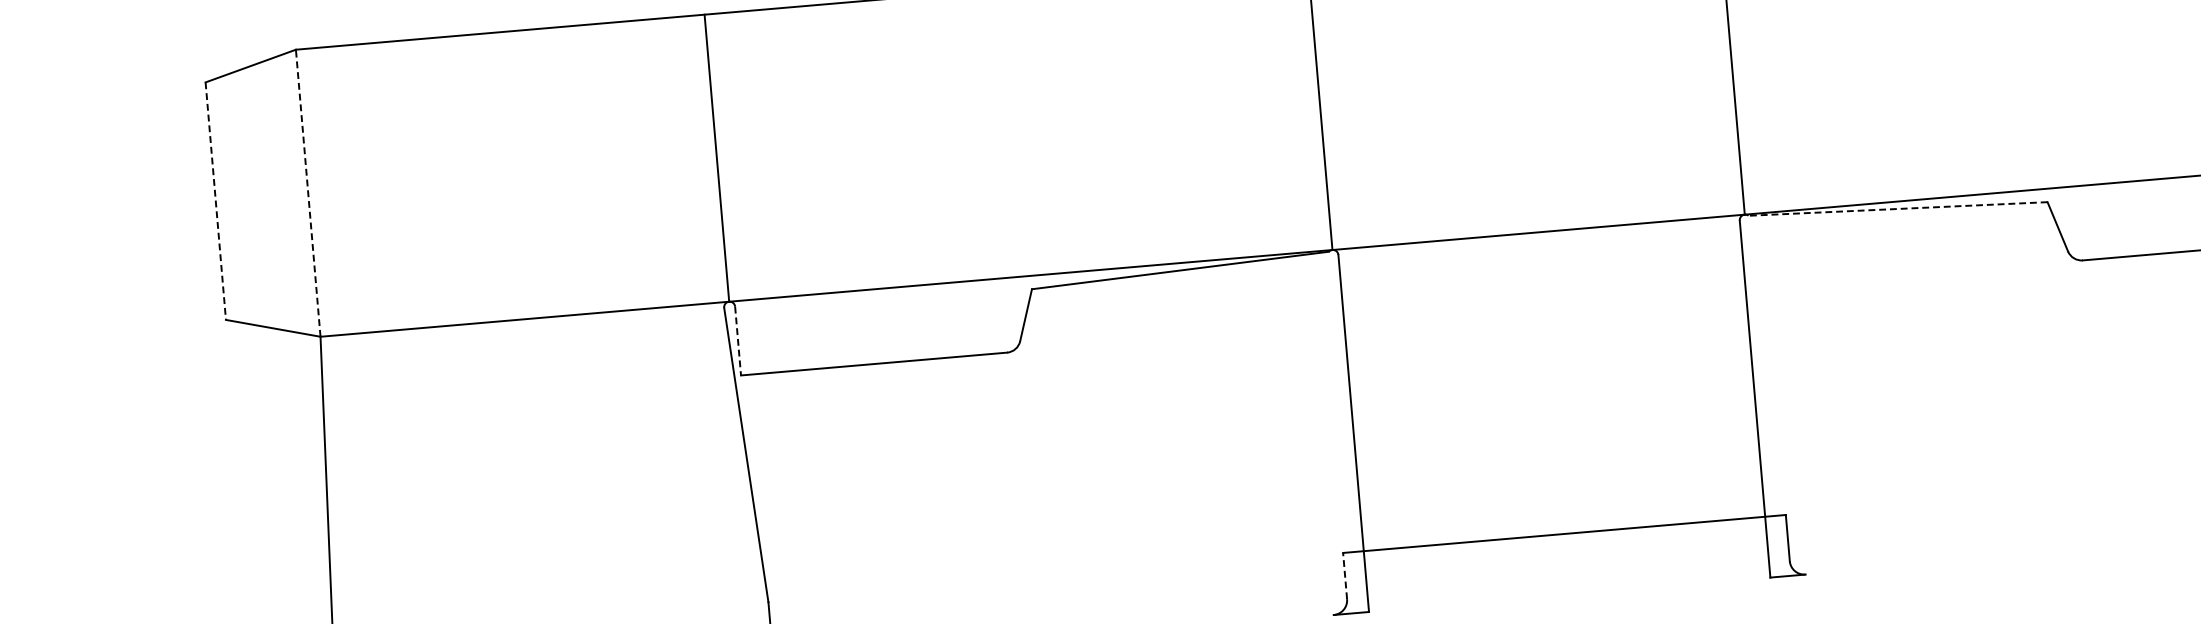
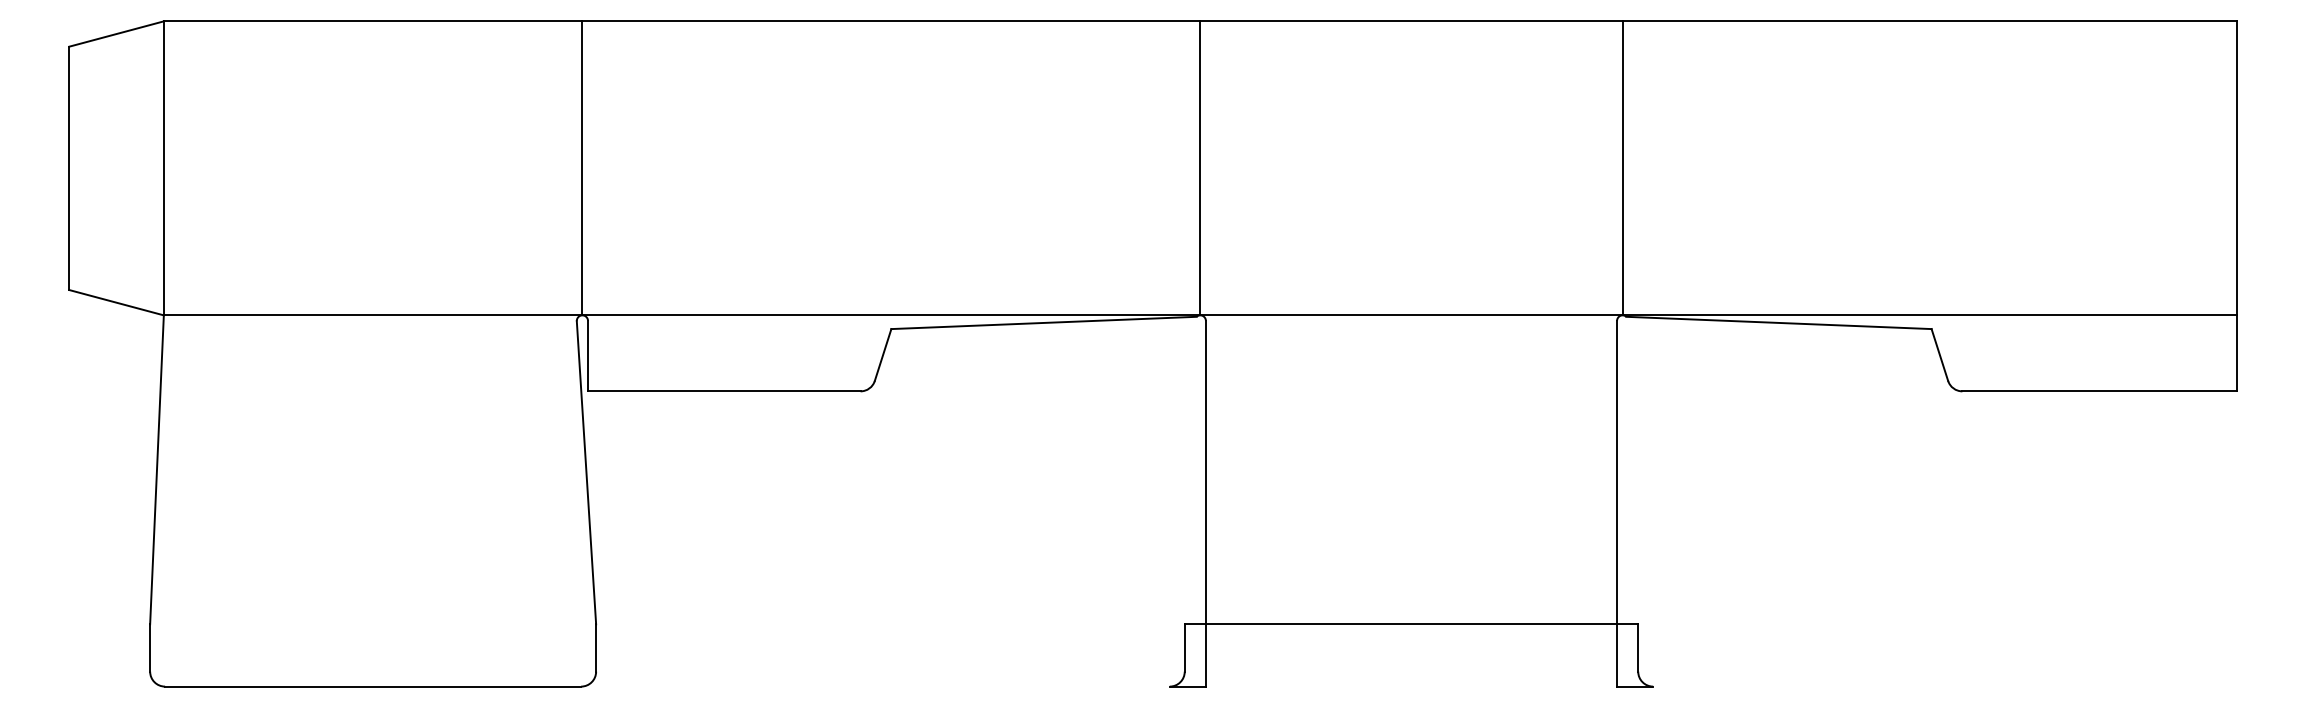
line: (307, 192) -> (163, 167), dashed -> solid
line: (216, 201) -> (69, 168), dashed -> solid
line: (1897, 208) -> (1778, 322), dashed -> solid
line: (738, 341) -> (588, 356), dashed -> solid
line: (1344, 575) -> (1184, 647), dashed -> solid

